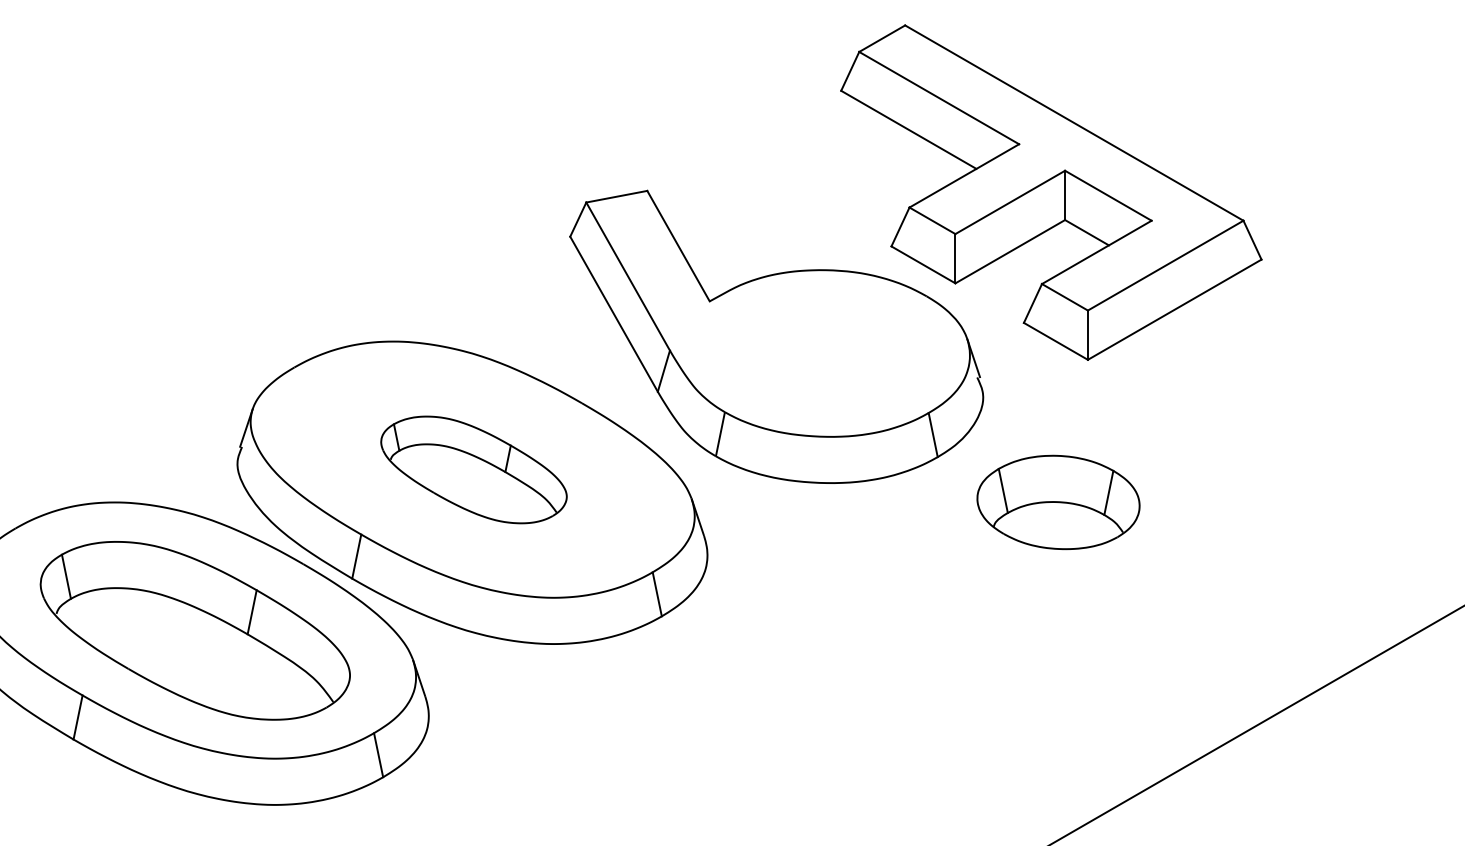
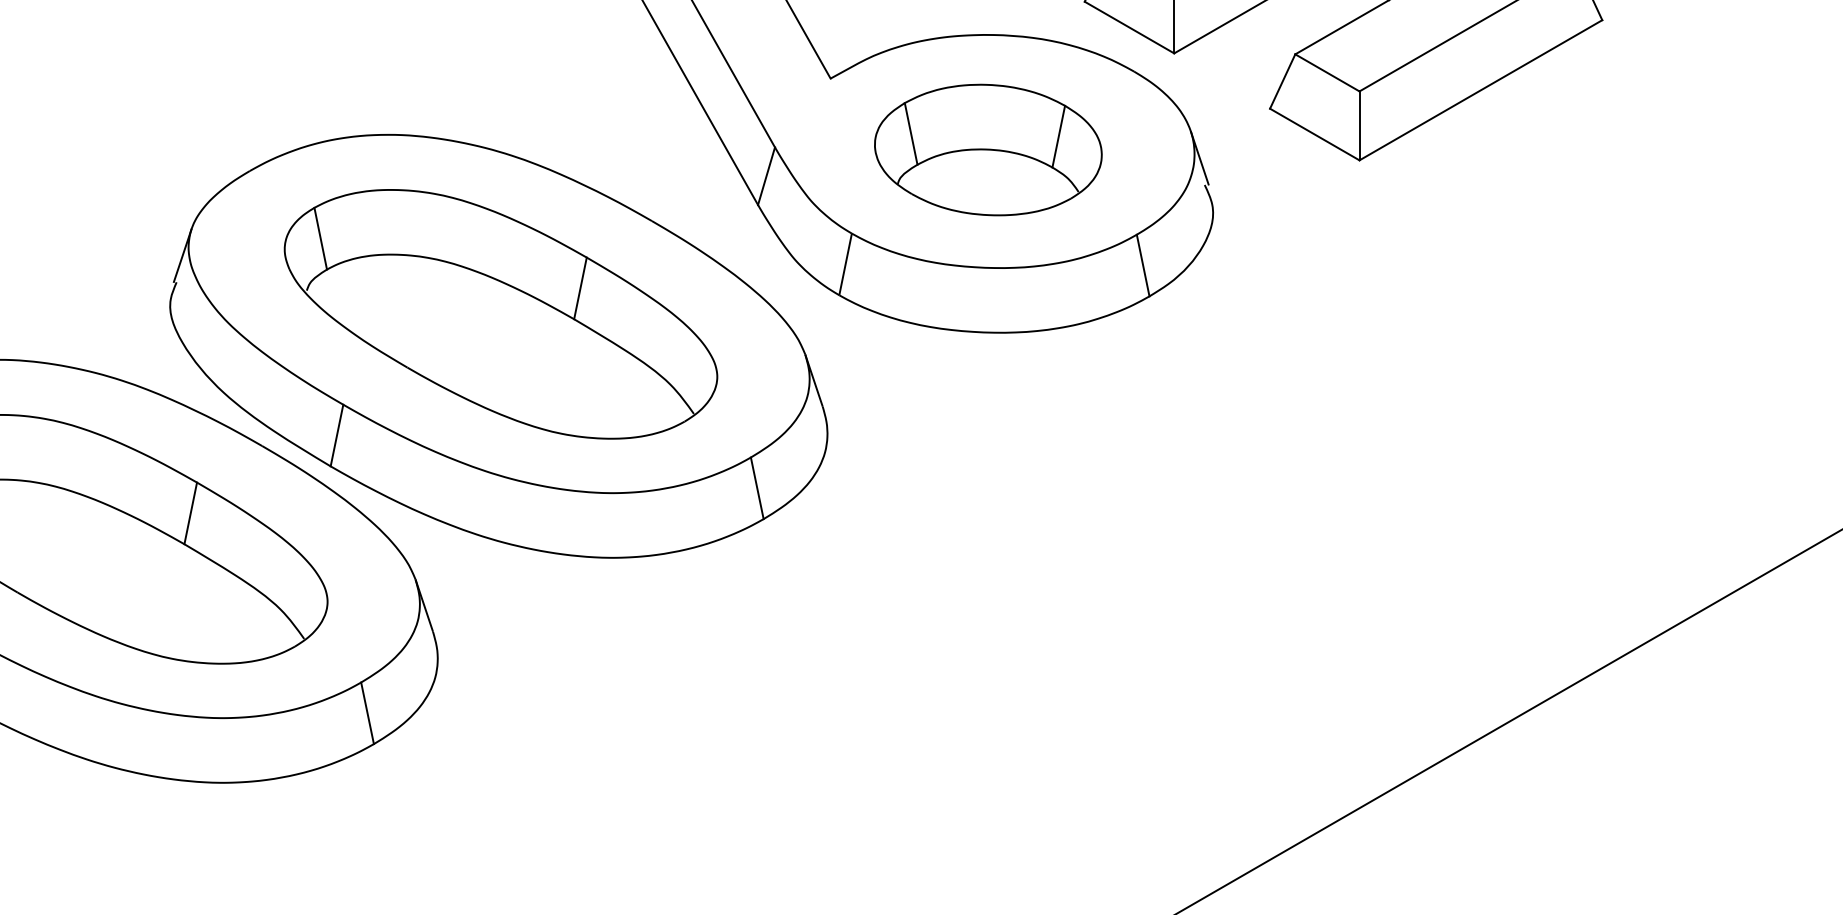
part: (473, 469) -> (500, 313), size x1.67
part: (1058, 502) -> (988, 150), moved

